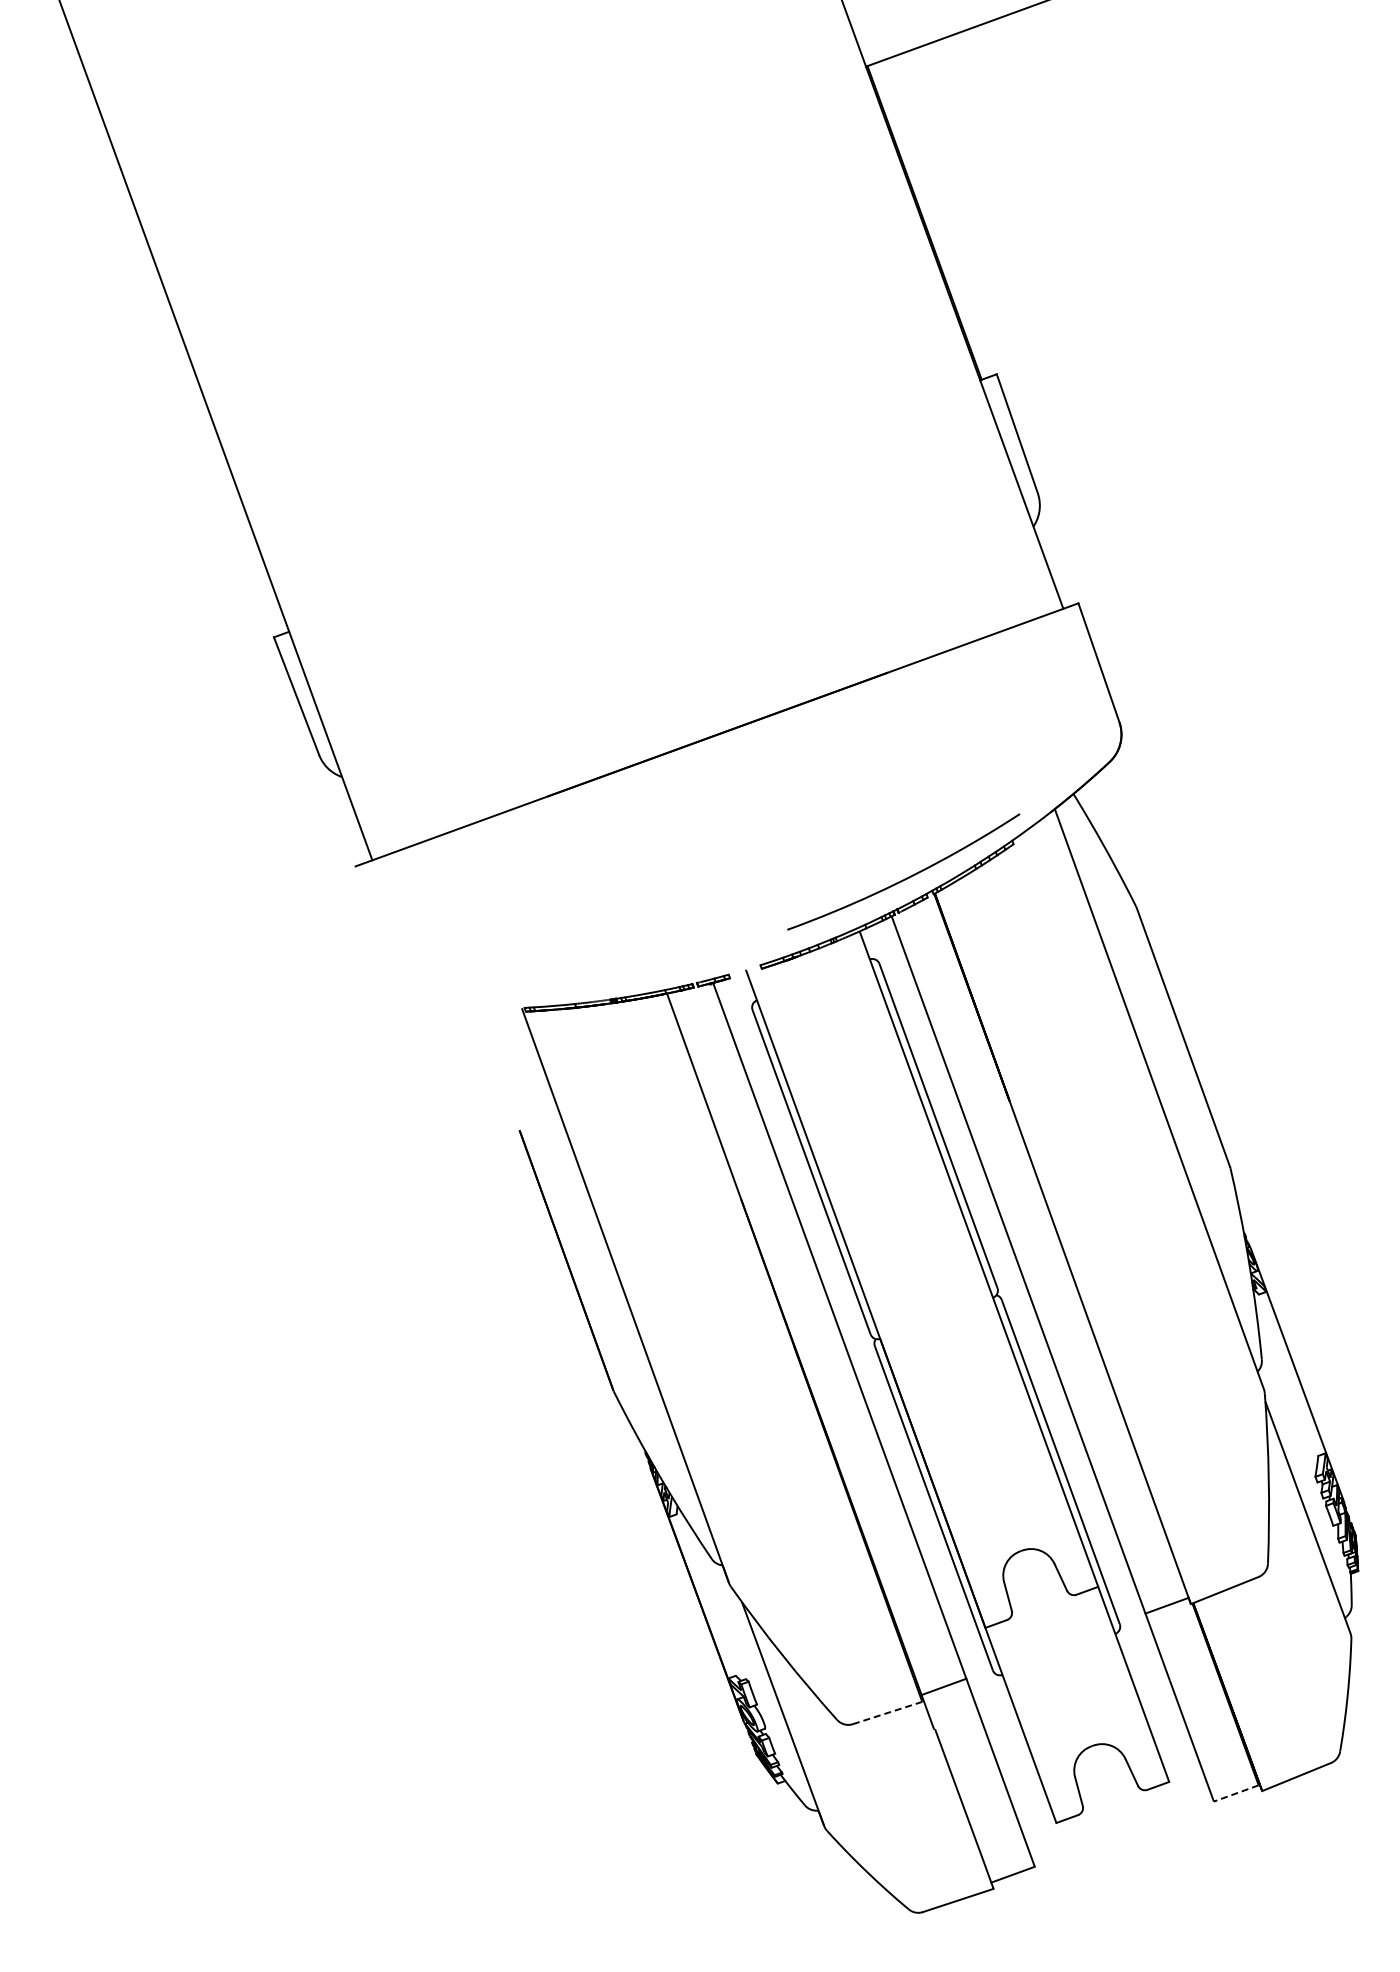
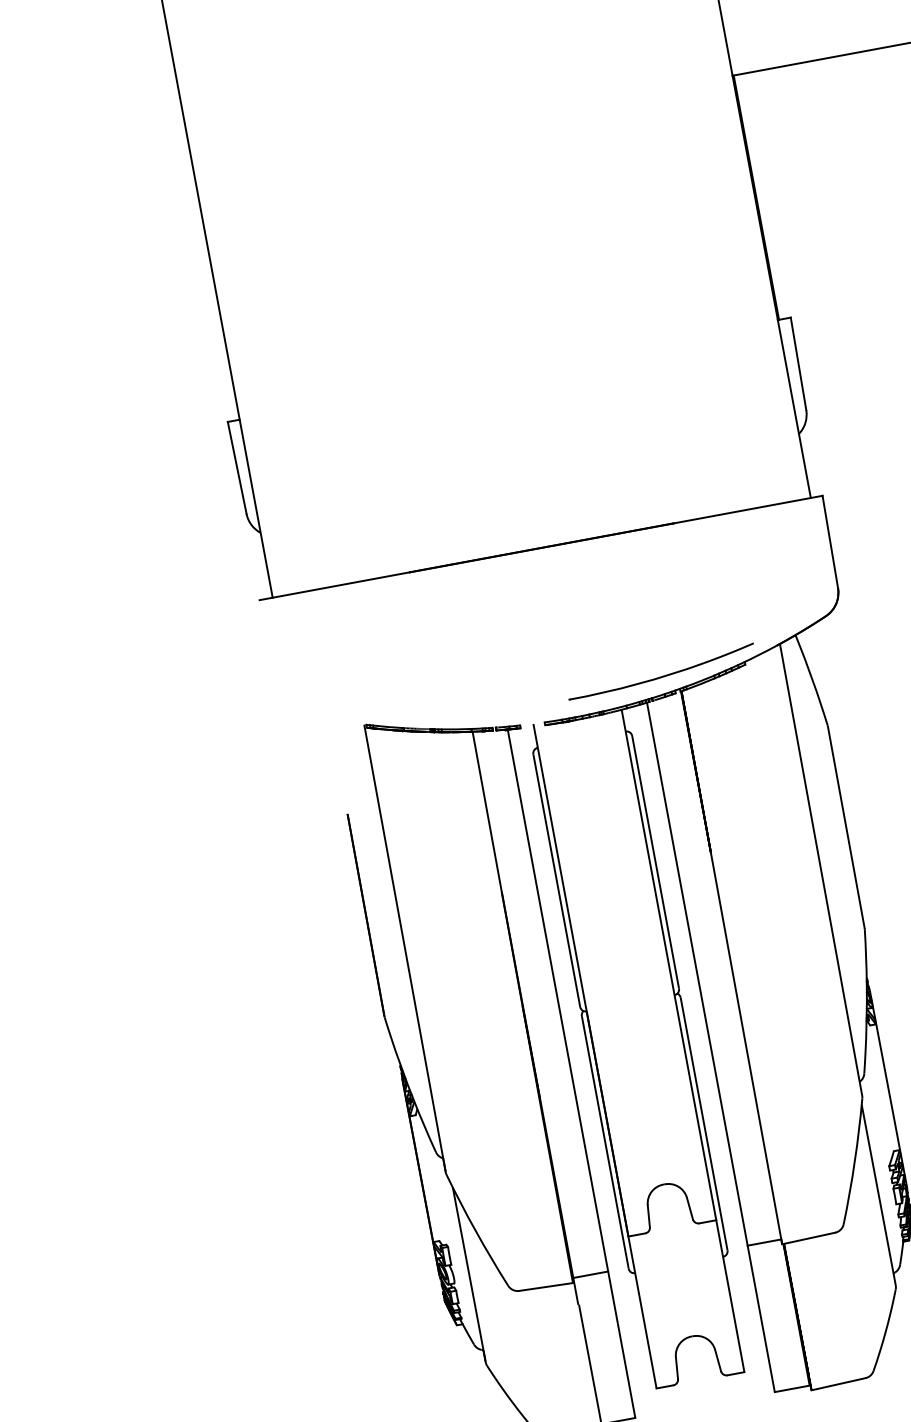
line: (888, 1712) -> (546, 1286), dashed -> solid
line: (1236, 1793) -> (792, 1388), dashed -> solid

